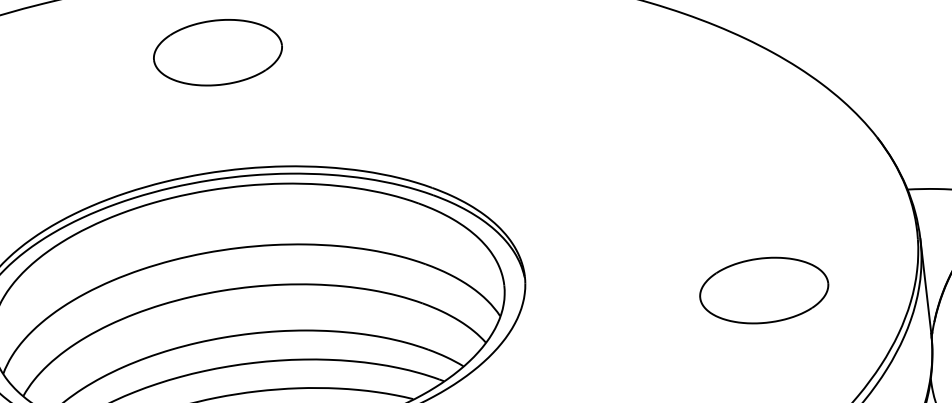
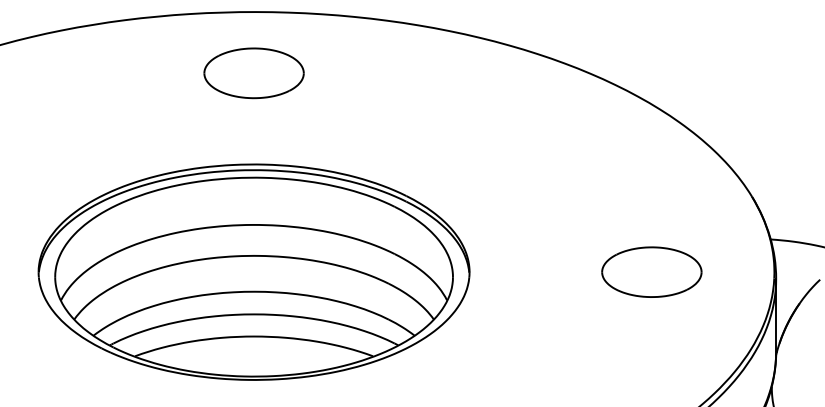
part: (763, 289) -> (651, 271), moved

